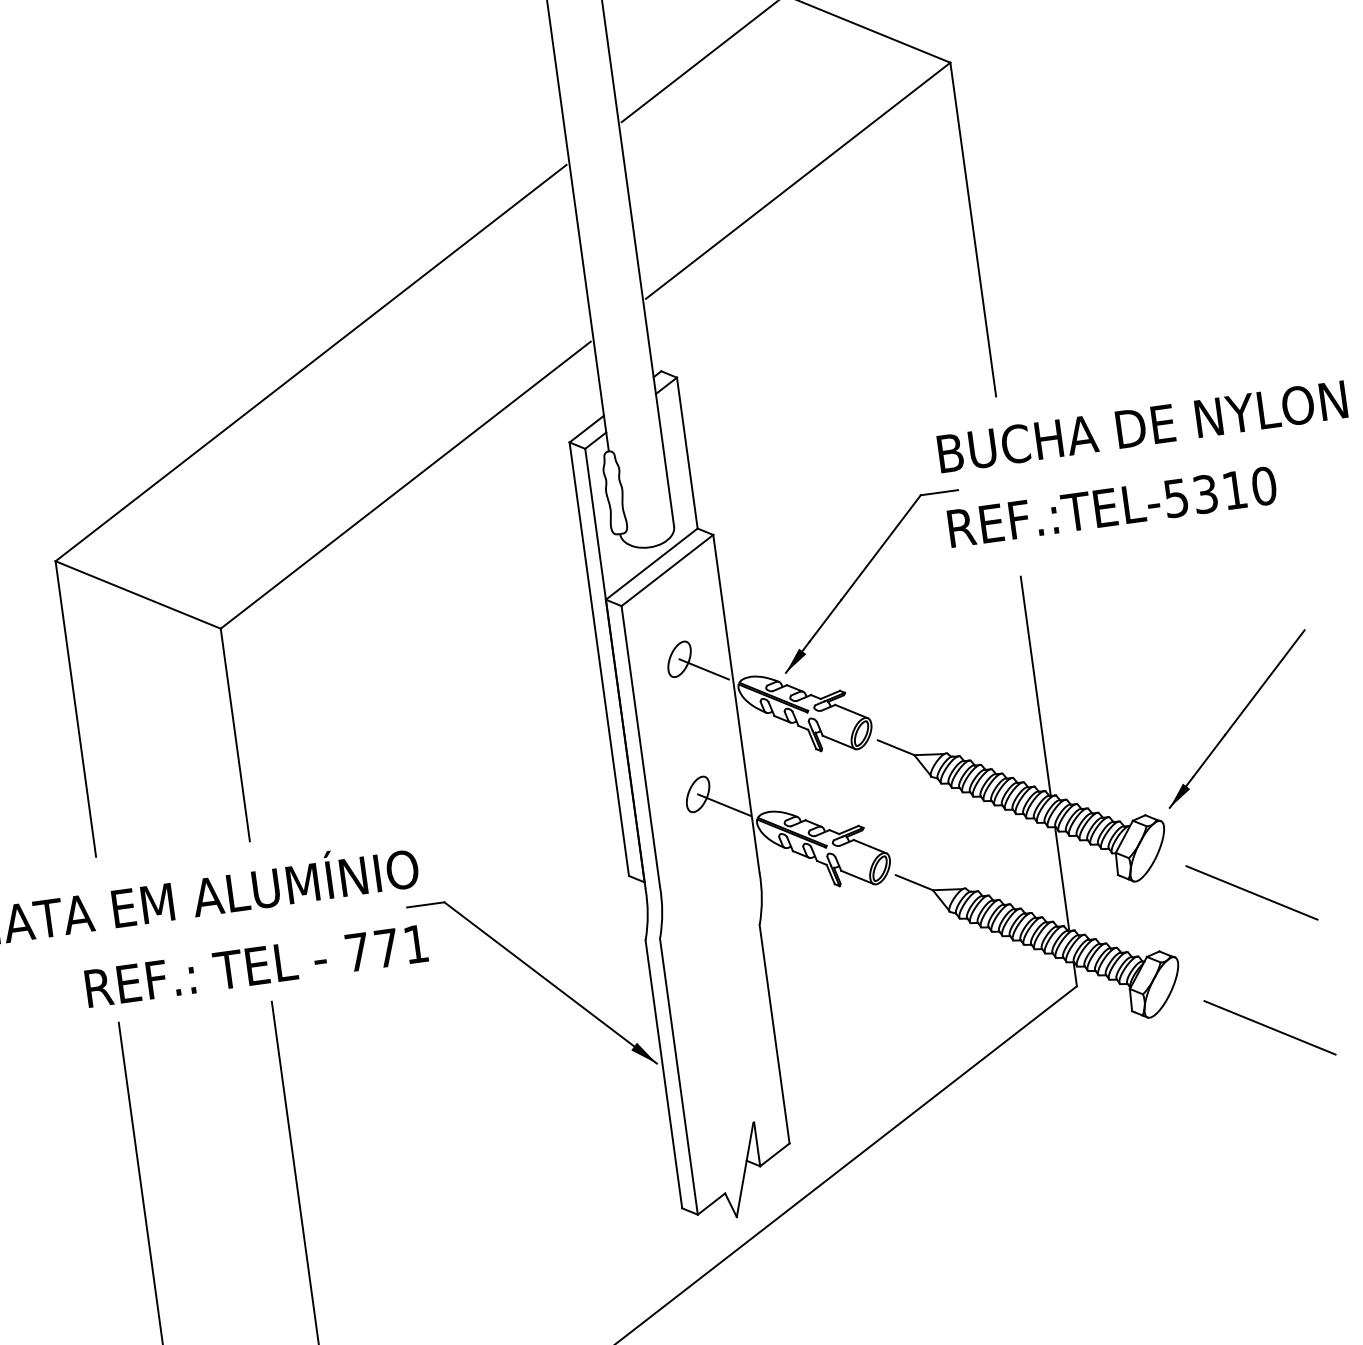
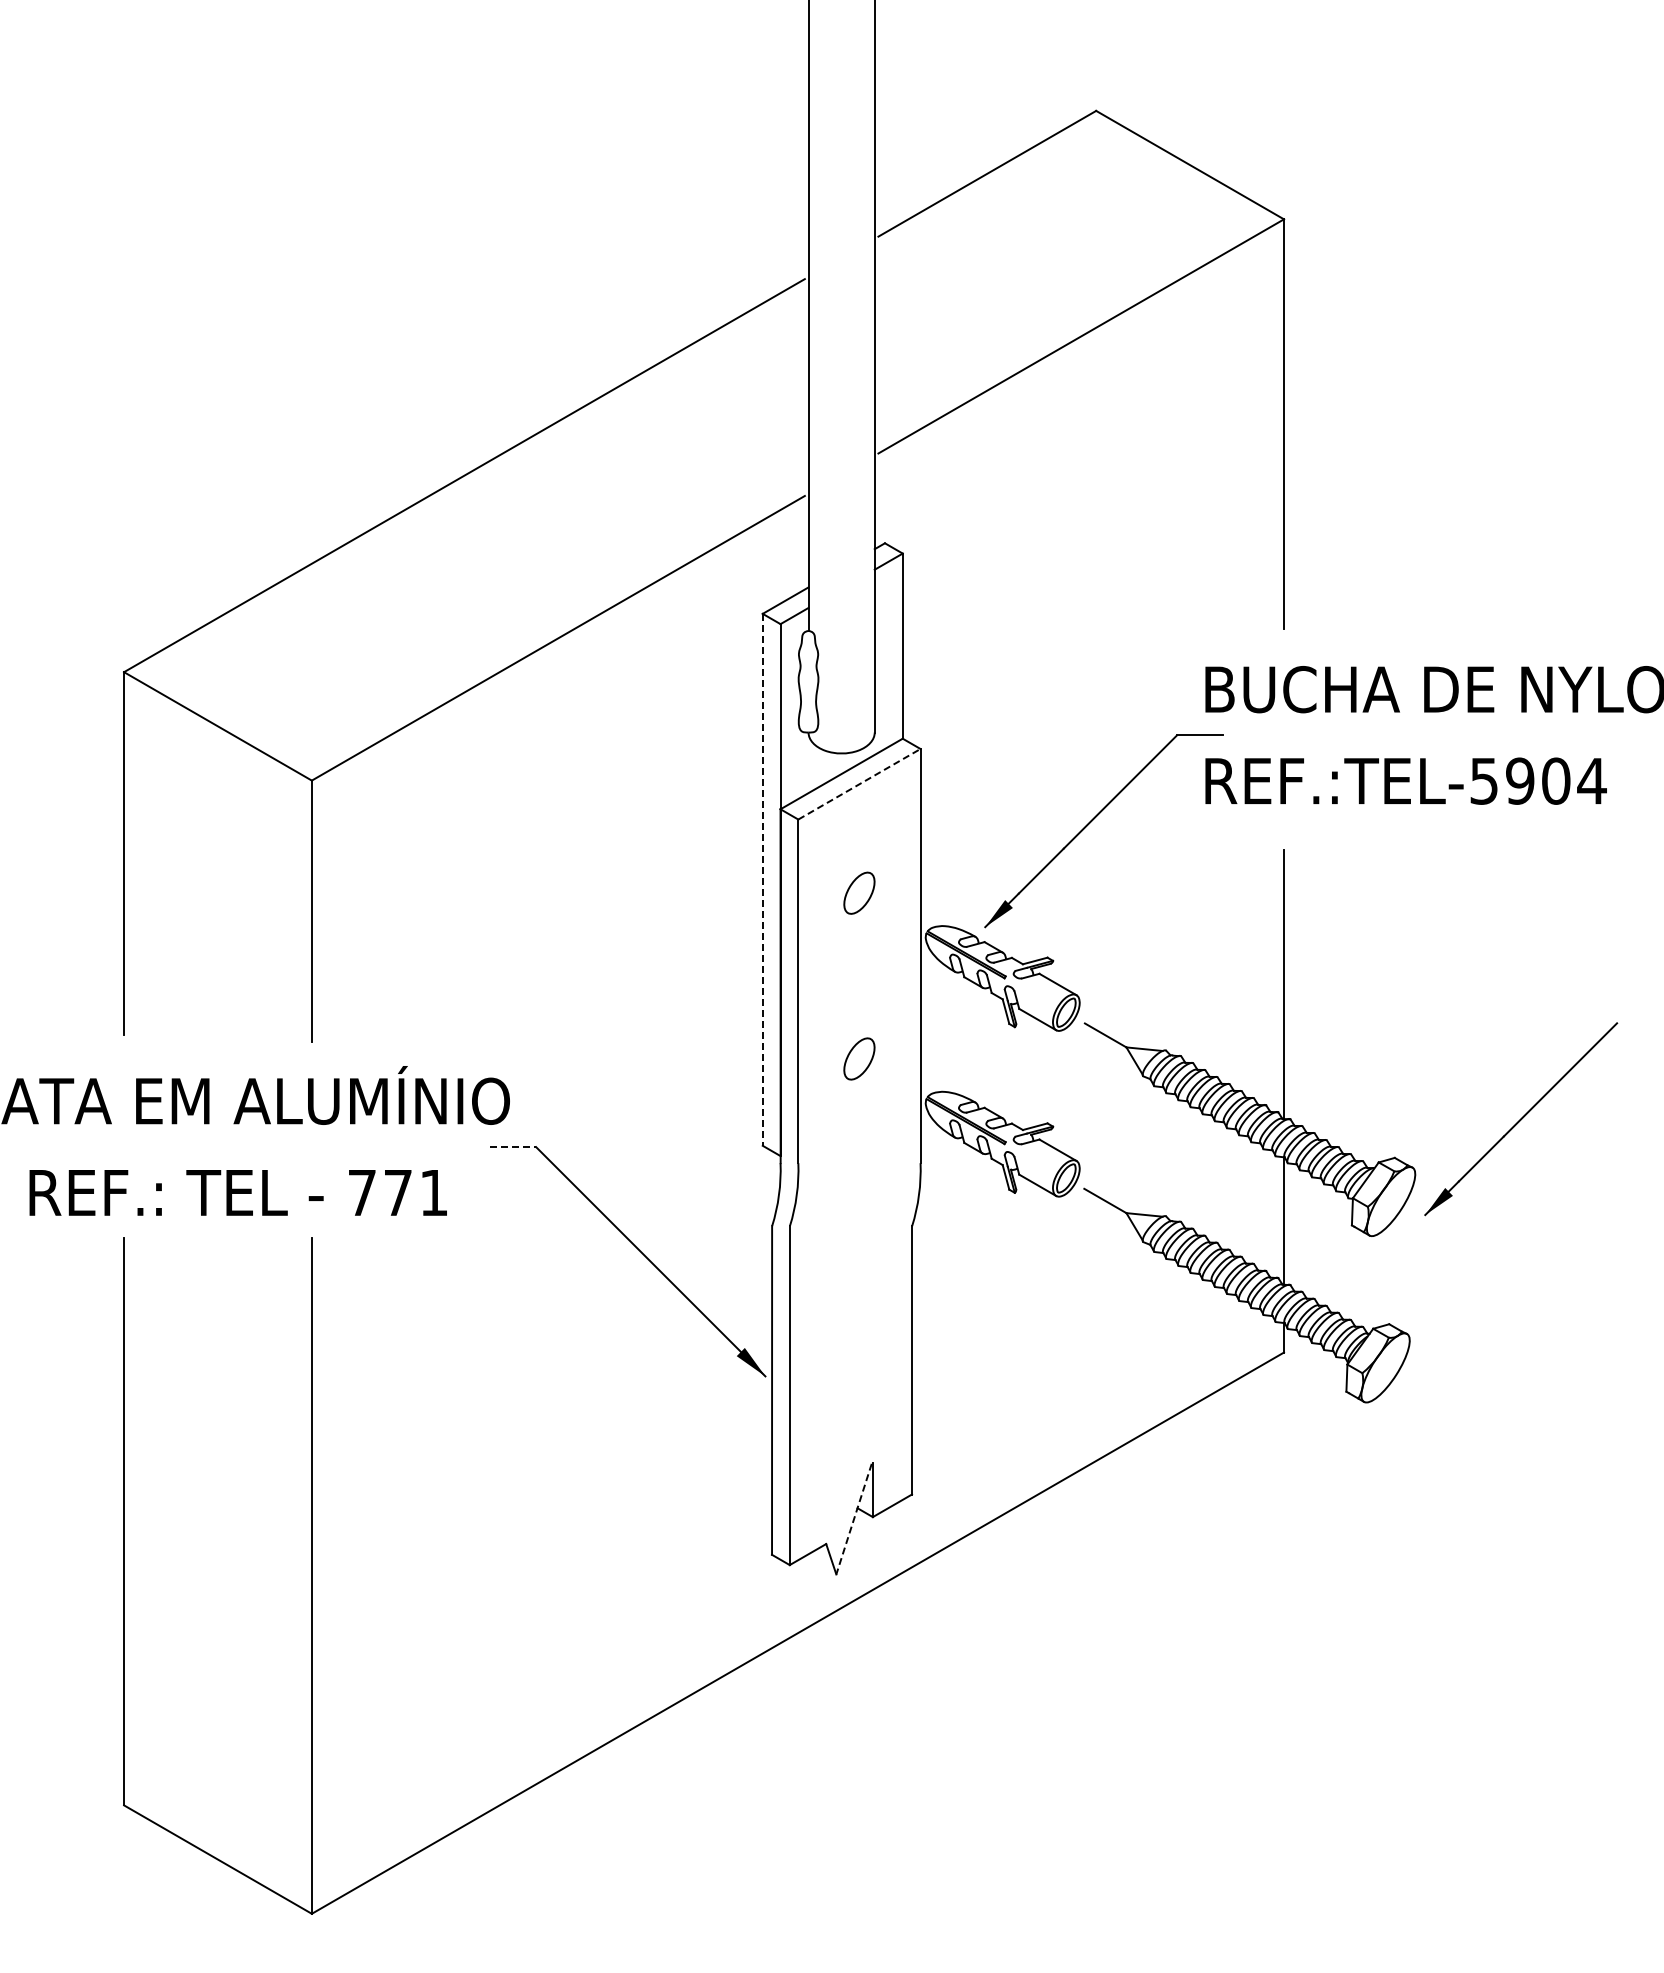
text: (1235, 489) -> (1556, 780), REF.:TEL-5310 -> REF.:TEL-5904
line: (667, 570) -> (859, 784), solid -> dashed
line: (599, 658) -> (762, 879), solid -> dashed
line: (704, 669) -> (887, 909), removed
part: (1237, 719) -> (1521, 1119), moved
line: (724, 805) -> (889, 1076), removed
line: (1251, 892) -> (1509, 1268), removed
line: (426, 905) -> (513, 1147), solid -> dashed
text: (255, 965) -> (237, 1192), moved
line: (1269, 1027) -> (1509, 1434), removed
line: (744, 1170) -> (853, 1519), solid -> dashed

